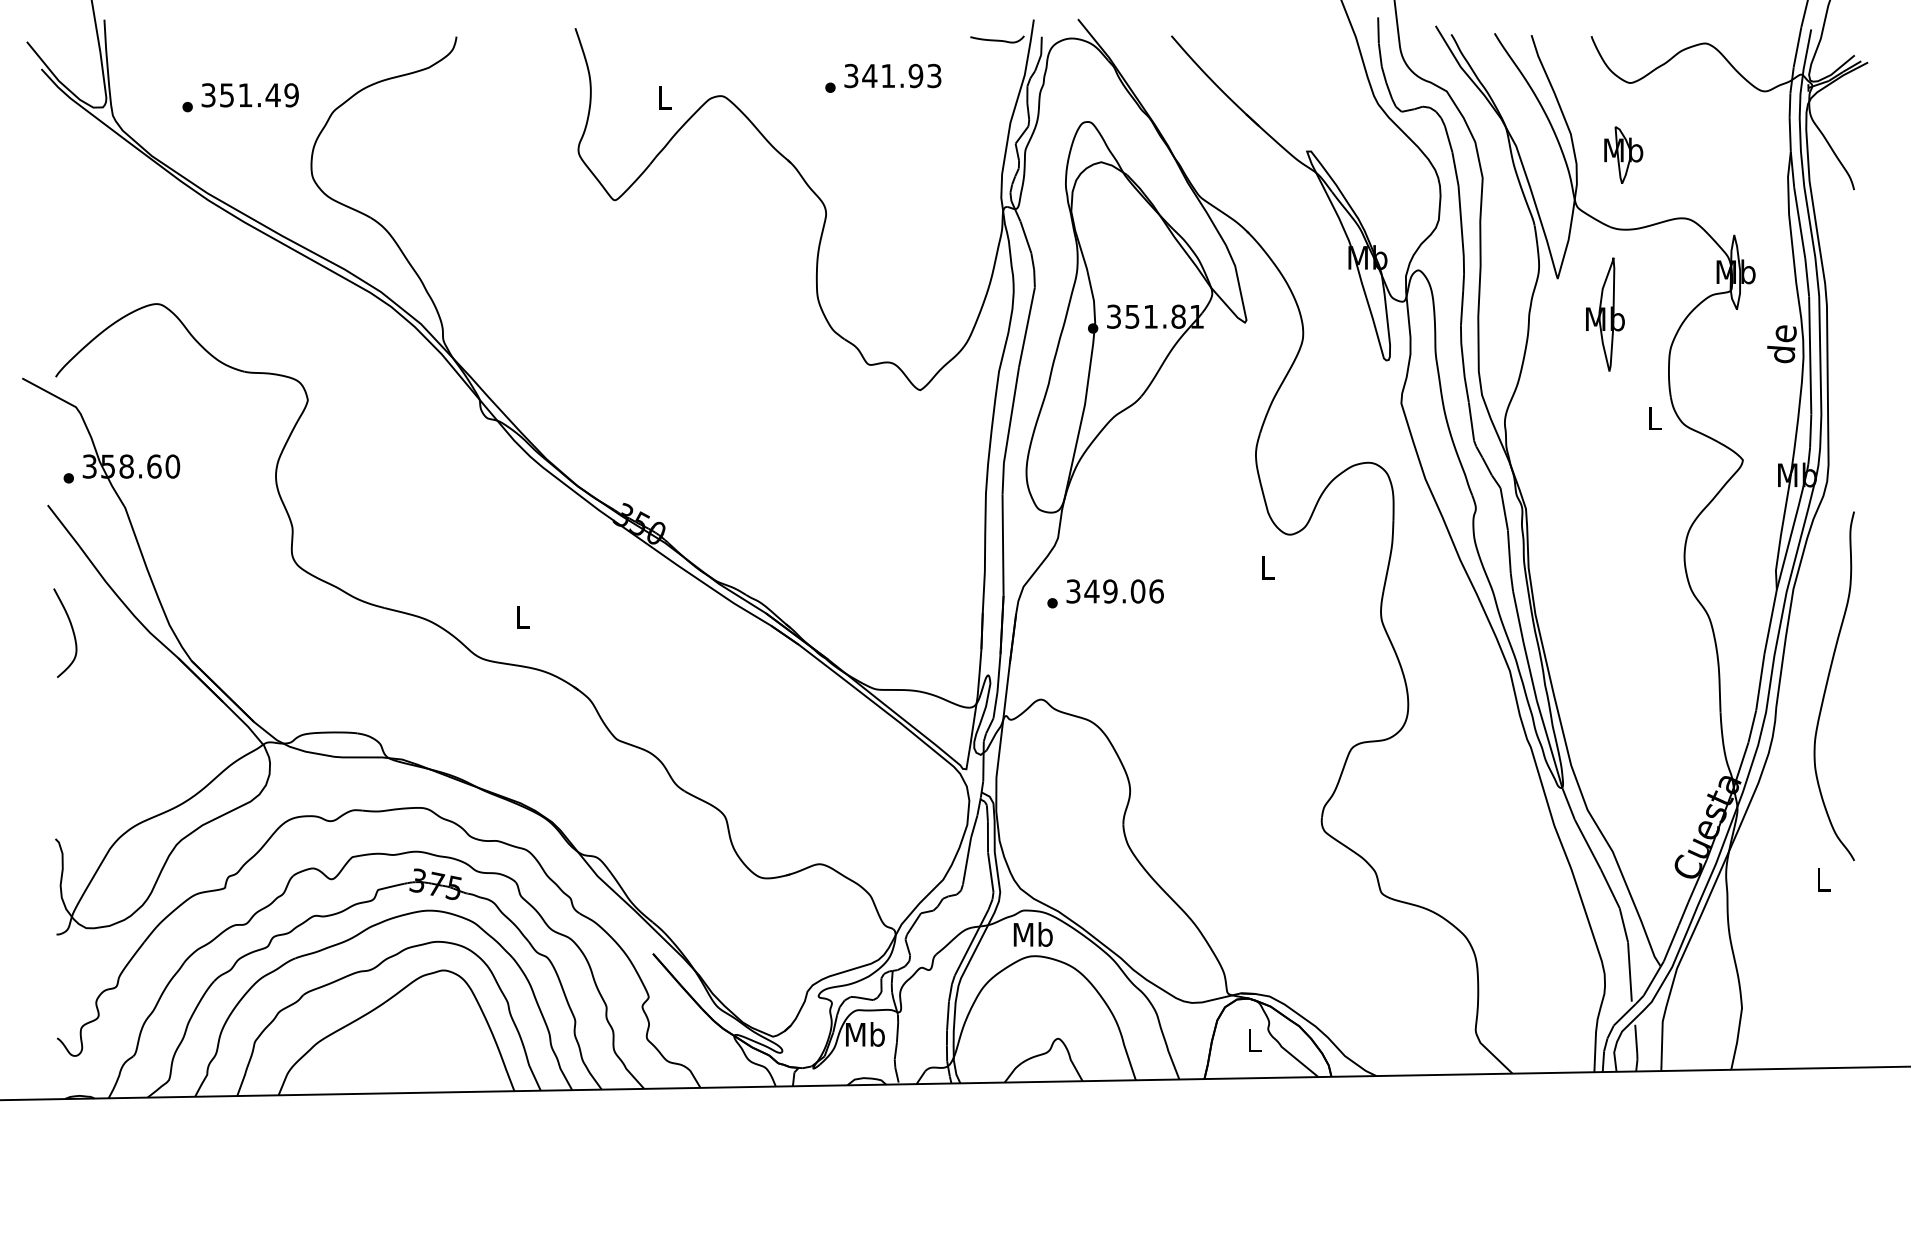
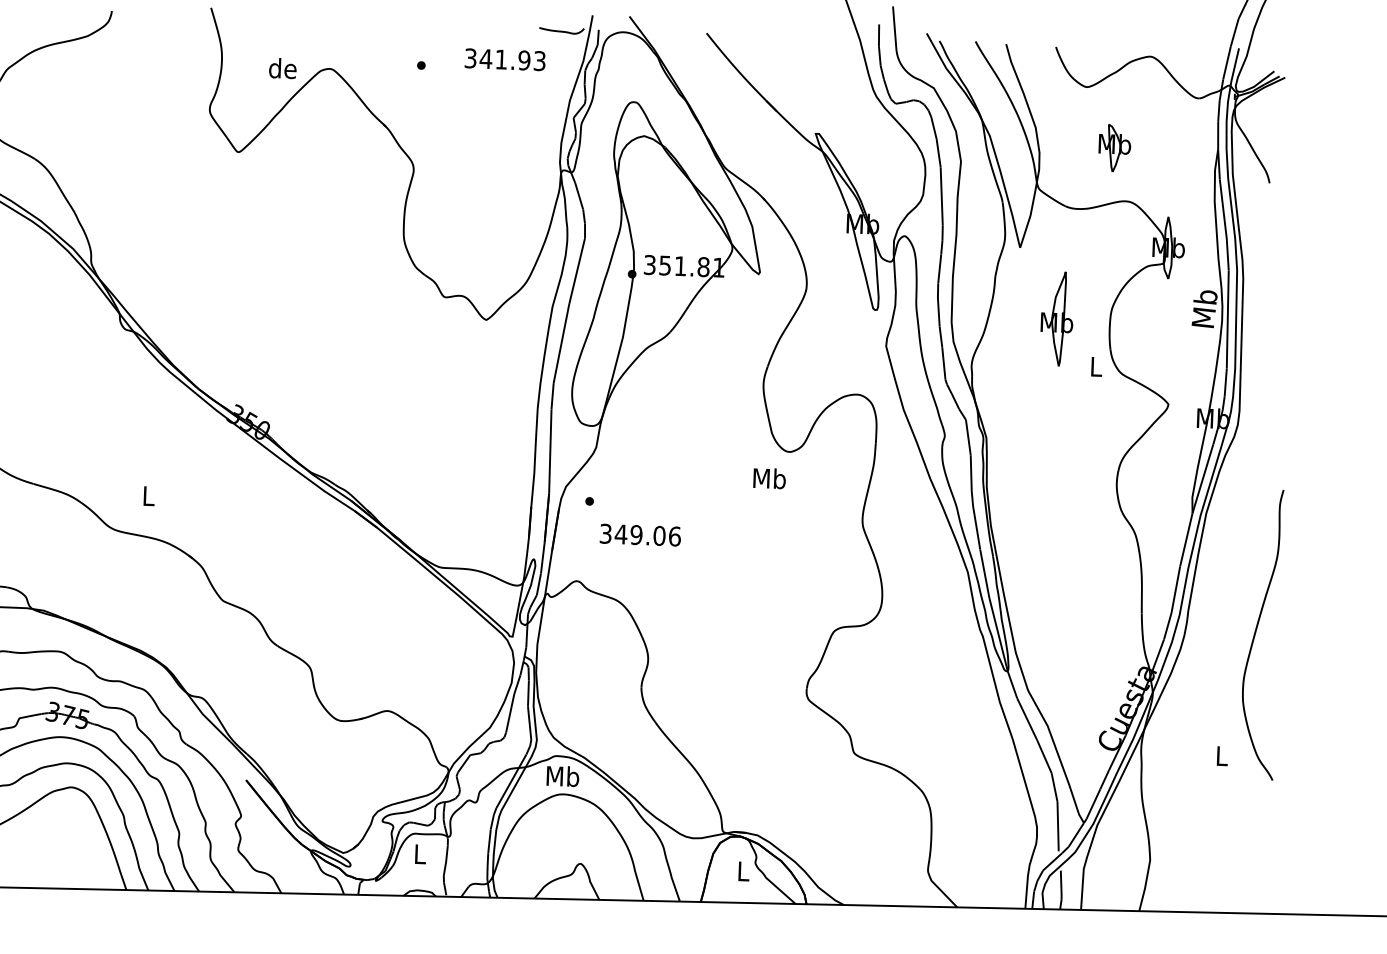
text: (892, 75) -> (504, 59), moved
text: (663, 97) -> (282, 68), L -> de
part: (1623, 154) -> (1114, 147), moved
part: (1605, 314) -> (1057, 318), moved
text: (1781, 343) -> (1204, 308), de -> Mb
text: (1267, 567) -> (769, 478), L -> Mb
text: (1114, 591) -> (639, 535), moved
curve: (1827, 686) -> (1255, 634), moved
text: (865, 1034) -> (420, 854), Mb -> L

